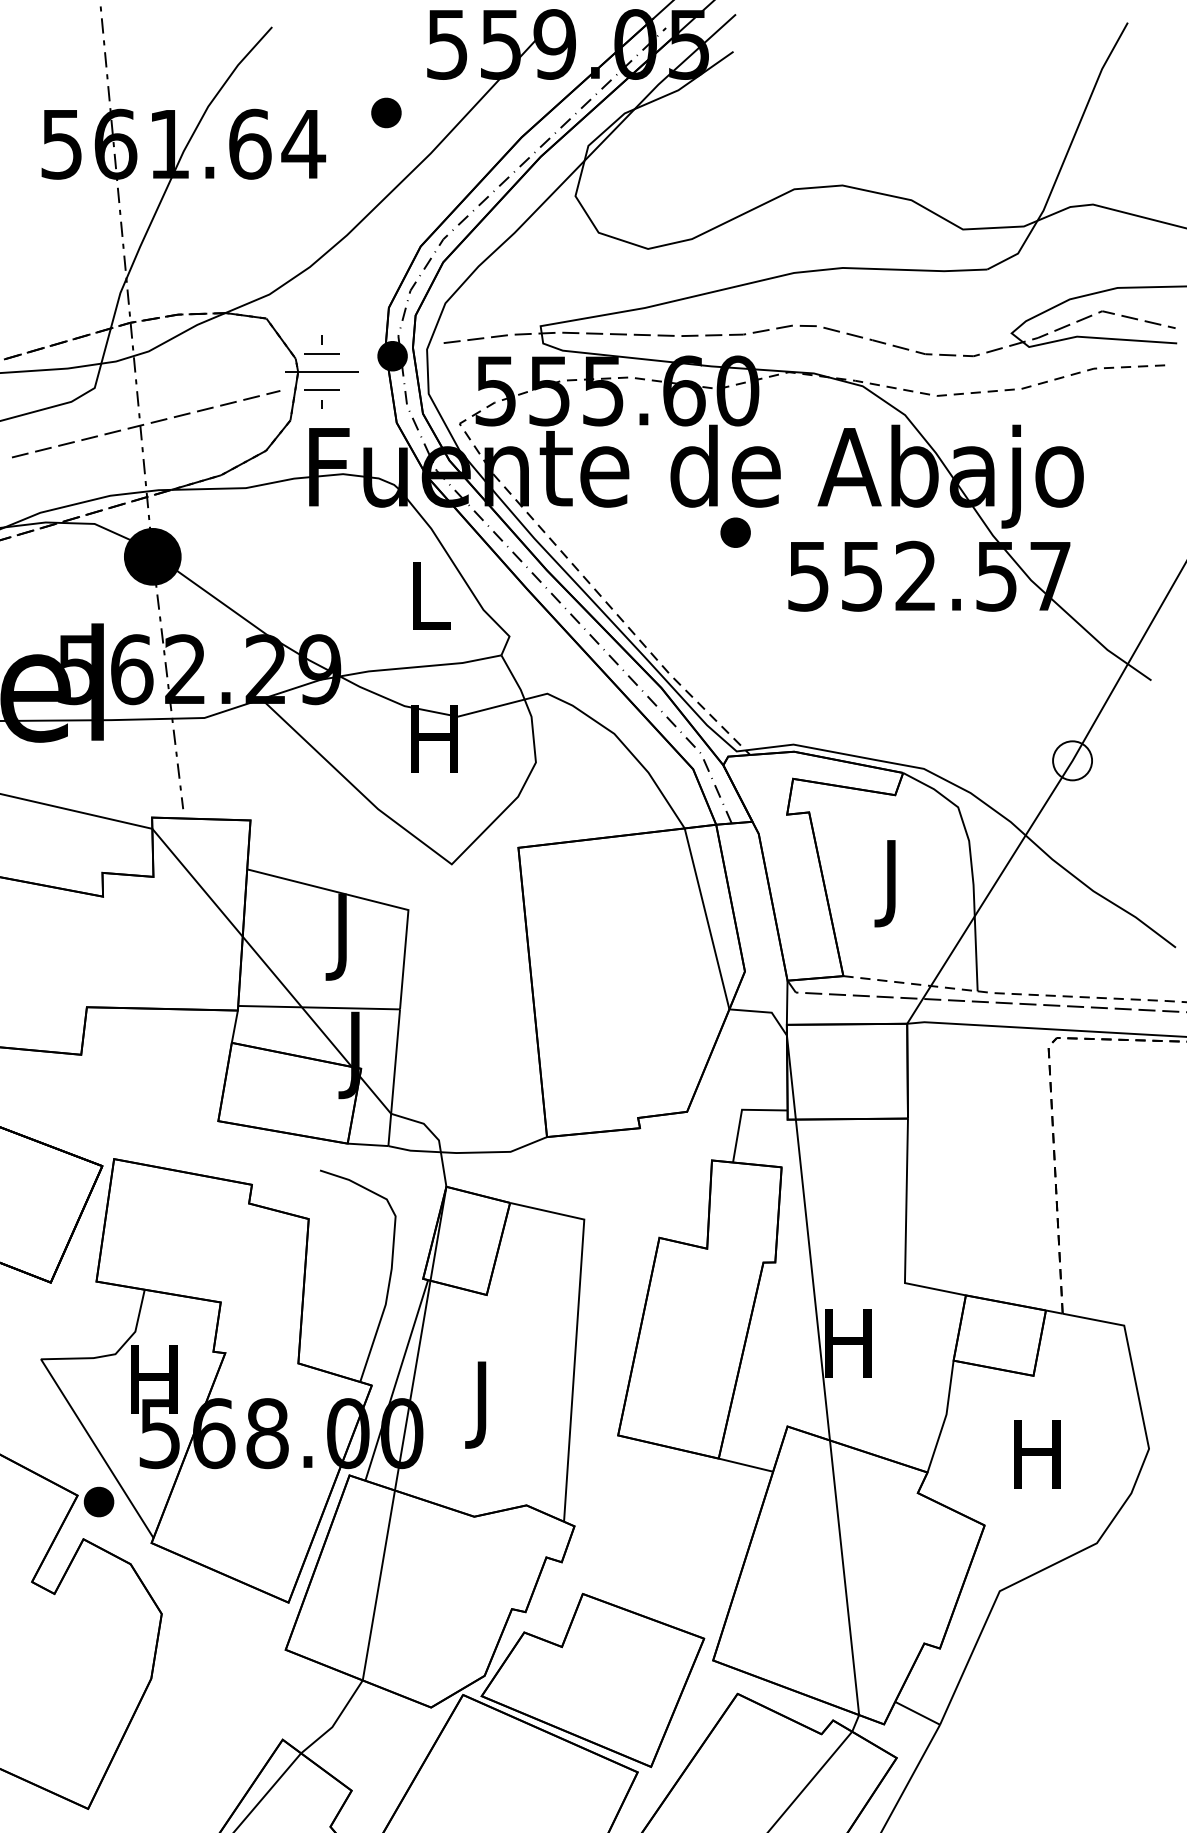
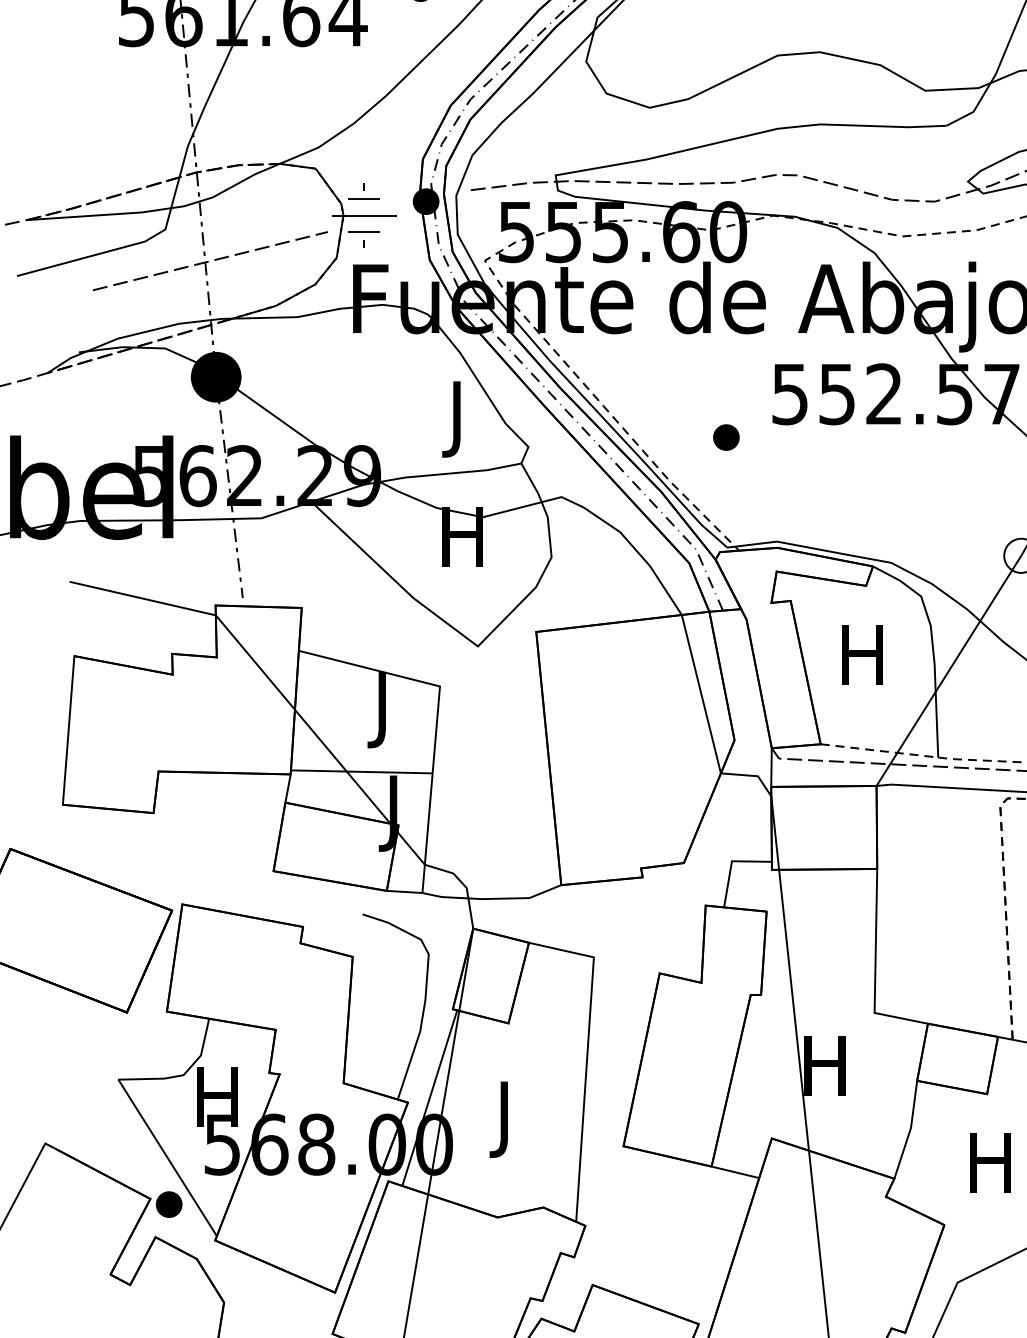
part: (735, 532) -> (726, 437), moved
text: (430, 604) -> (459, 418), L -> J
text: (891, 883) -> (862, 663), J -> H

